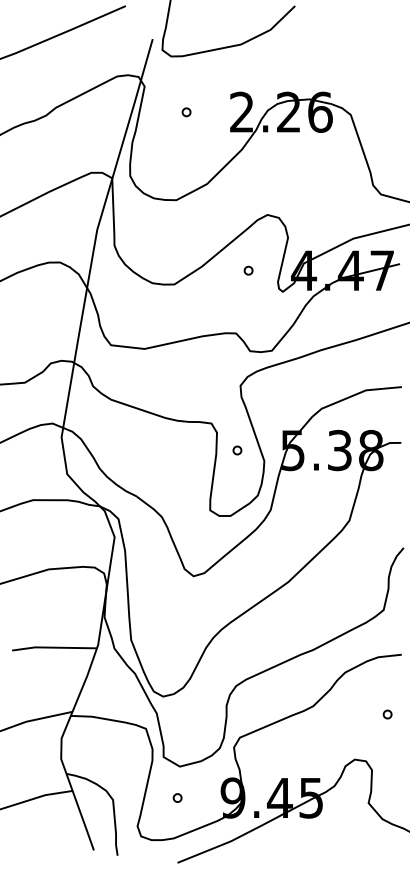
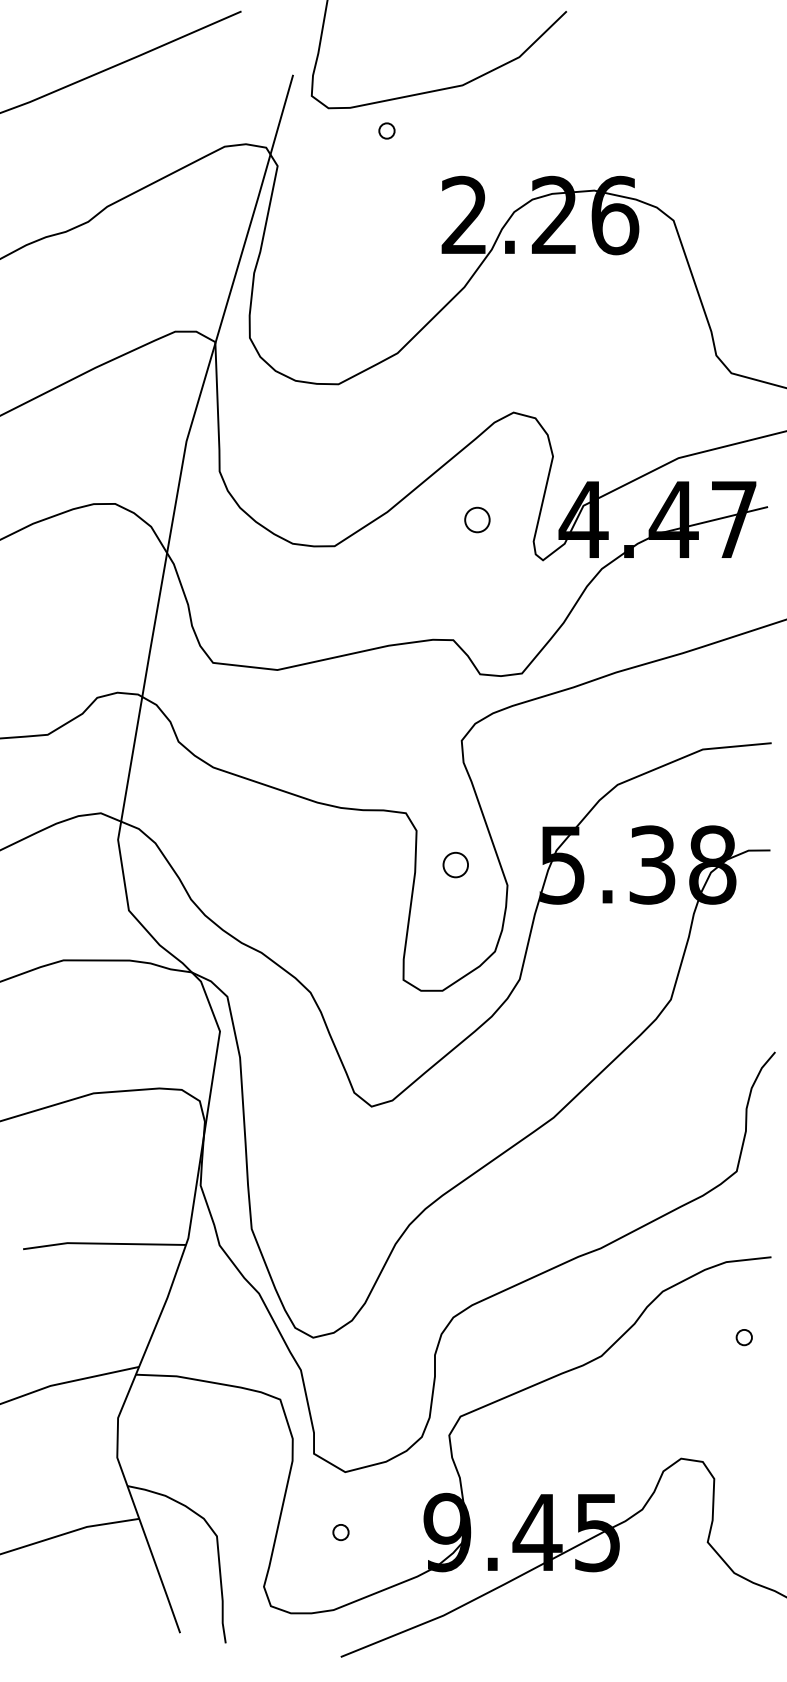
part: (186, 112) -> (386, 131), moved
part: (248, 270) -> (477, 519), size x1.6
part: (237, 450) -> (455, 865), size x1.6
part: (387, 714) -> (744, 1337), moved

